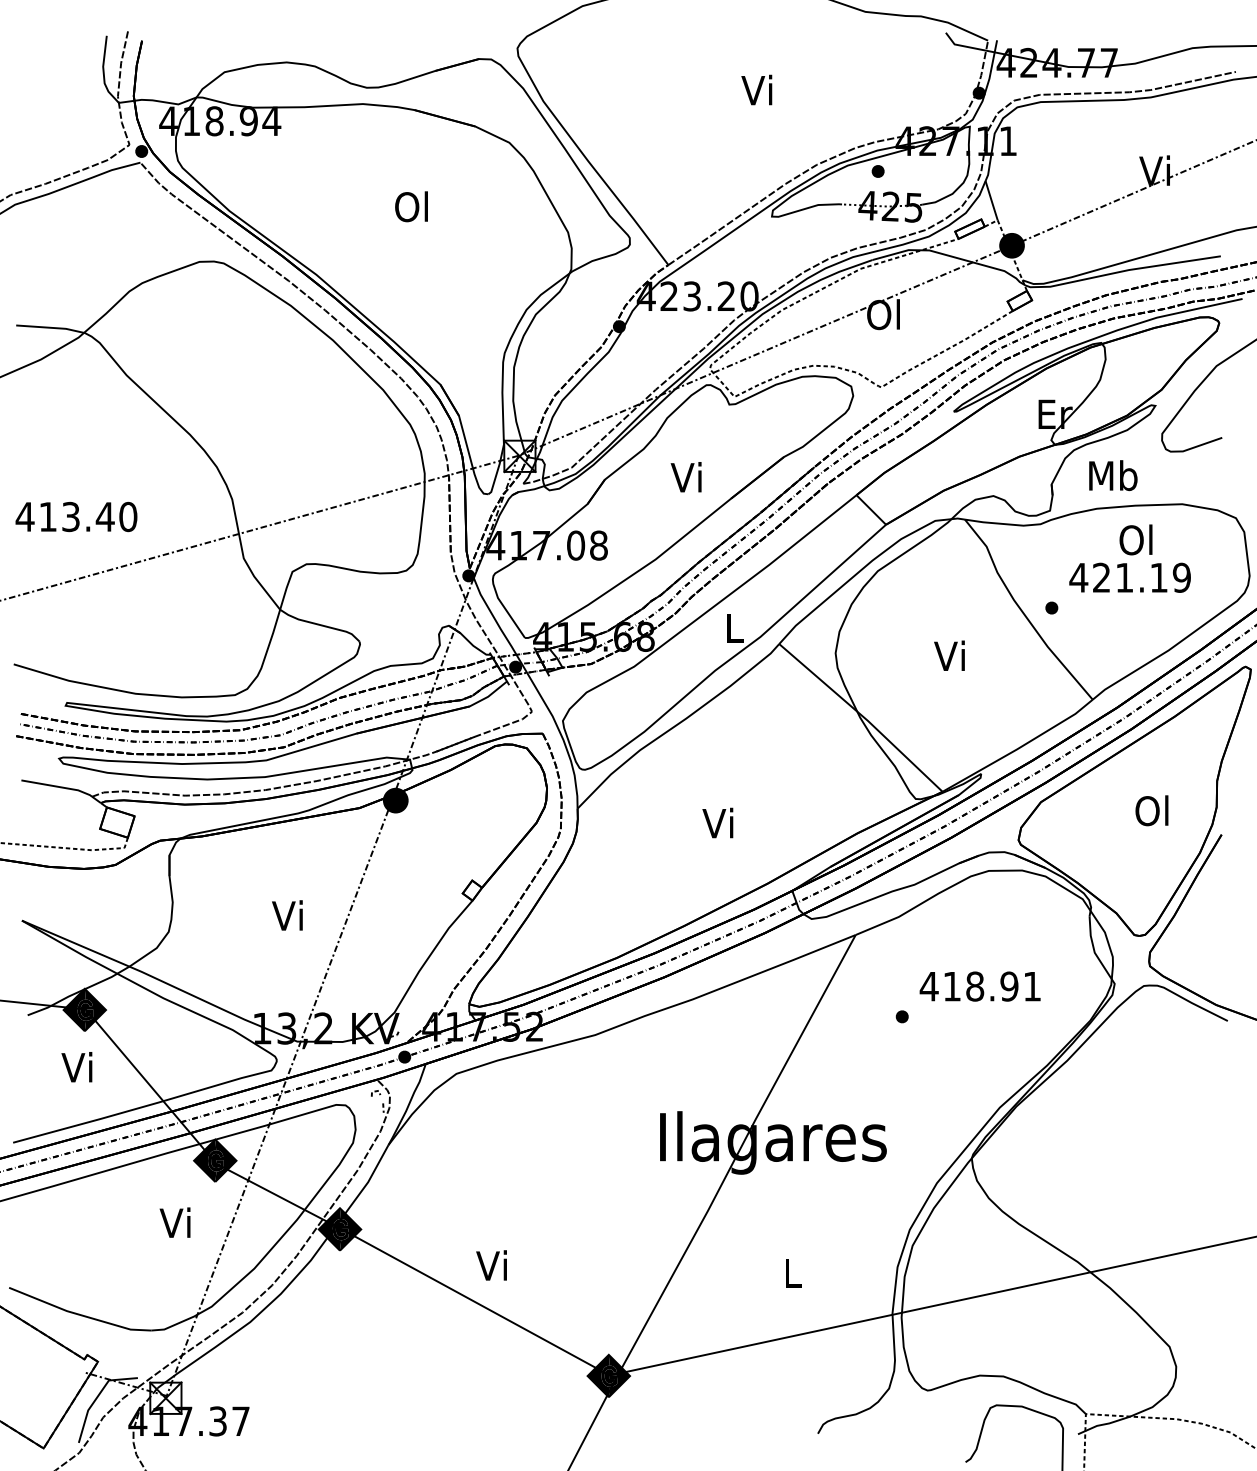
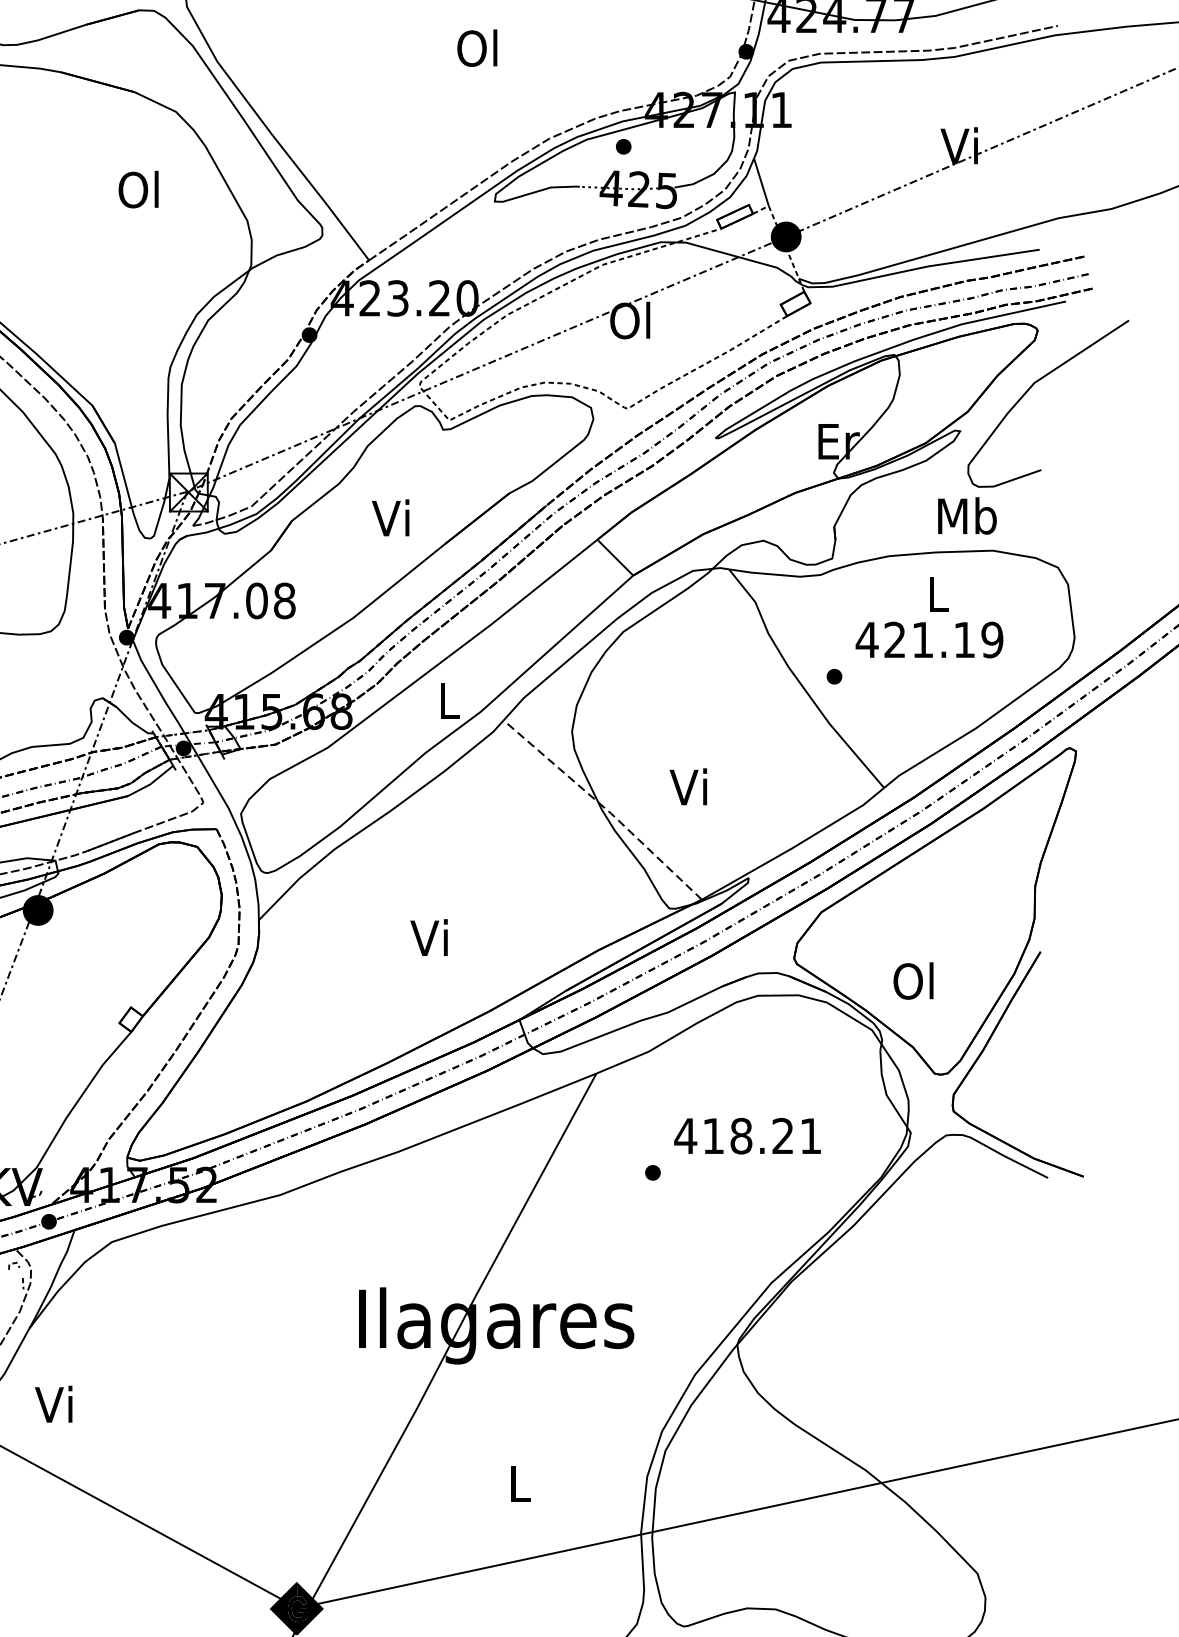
text: (757, 89) -> (477, 47), Vi -> Ol
text: (411, 206) -> (138, 189), moved
text: (1113, 475) -> (967, 515), moved
text: (1135, 539) -> (936, 593), Ol -> L
text: (949, 655) -> (688, 786), moved
line: (862, 716) -> (604, 808), solid -> dashed
text: (1151, 810) -> (912, 980), moved
text: (1009, 986) -> (783, 1136), 418.91 -> 418.21
text: (491, 1265) -> (53, 1404), moved

